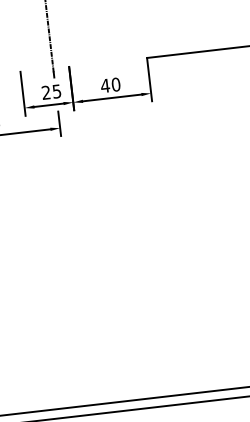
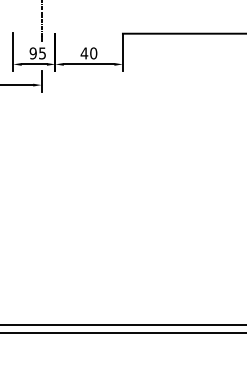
text: (45, 92) -> (32, 53), 25 -> 95

